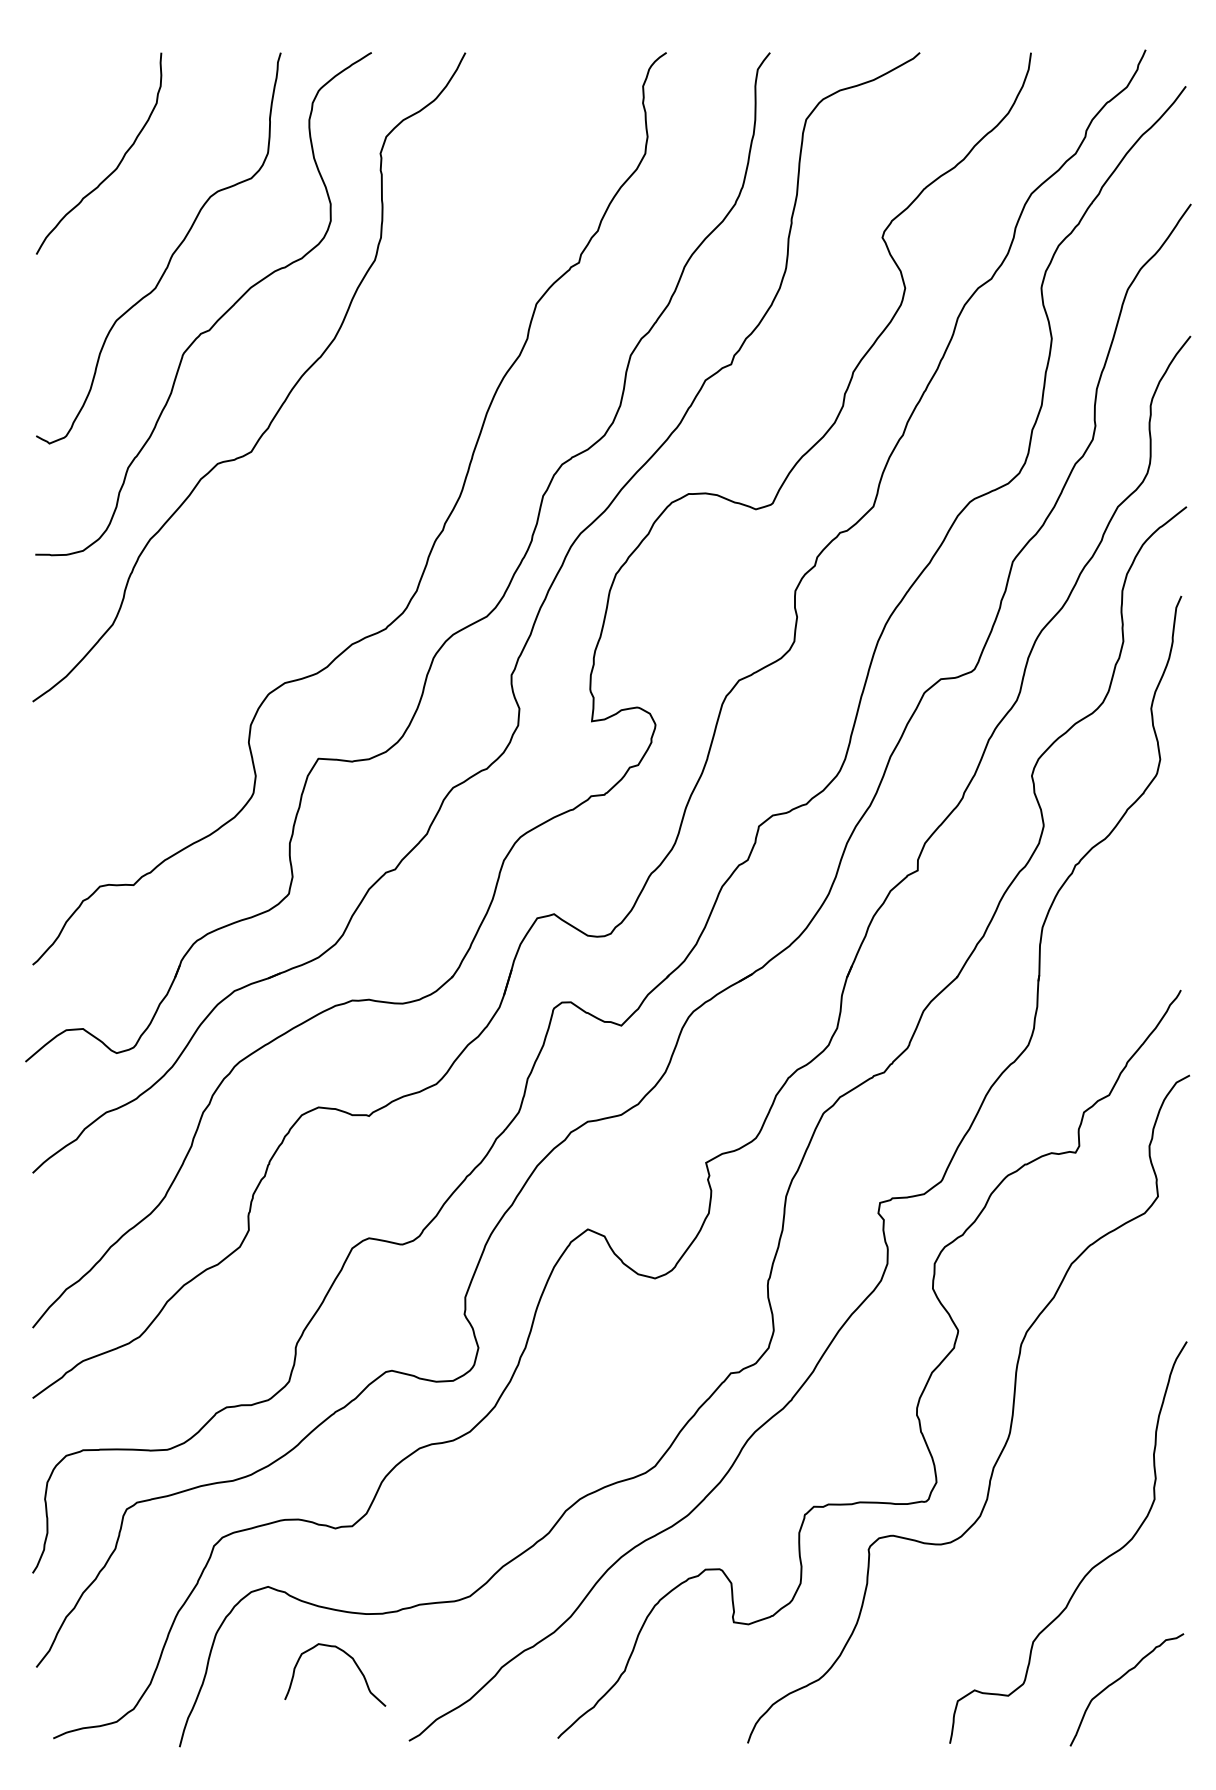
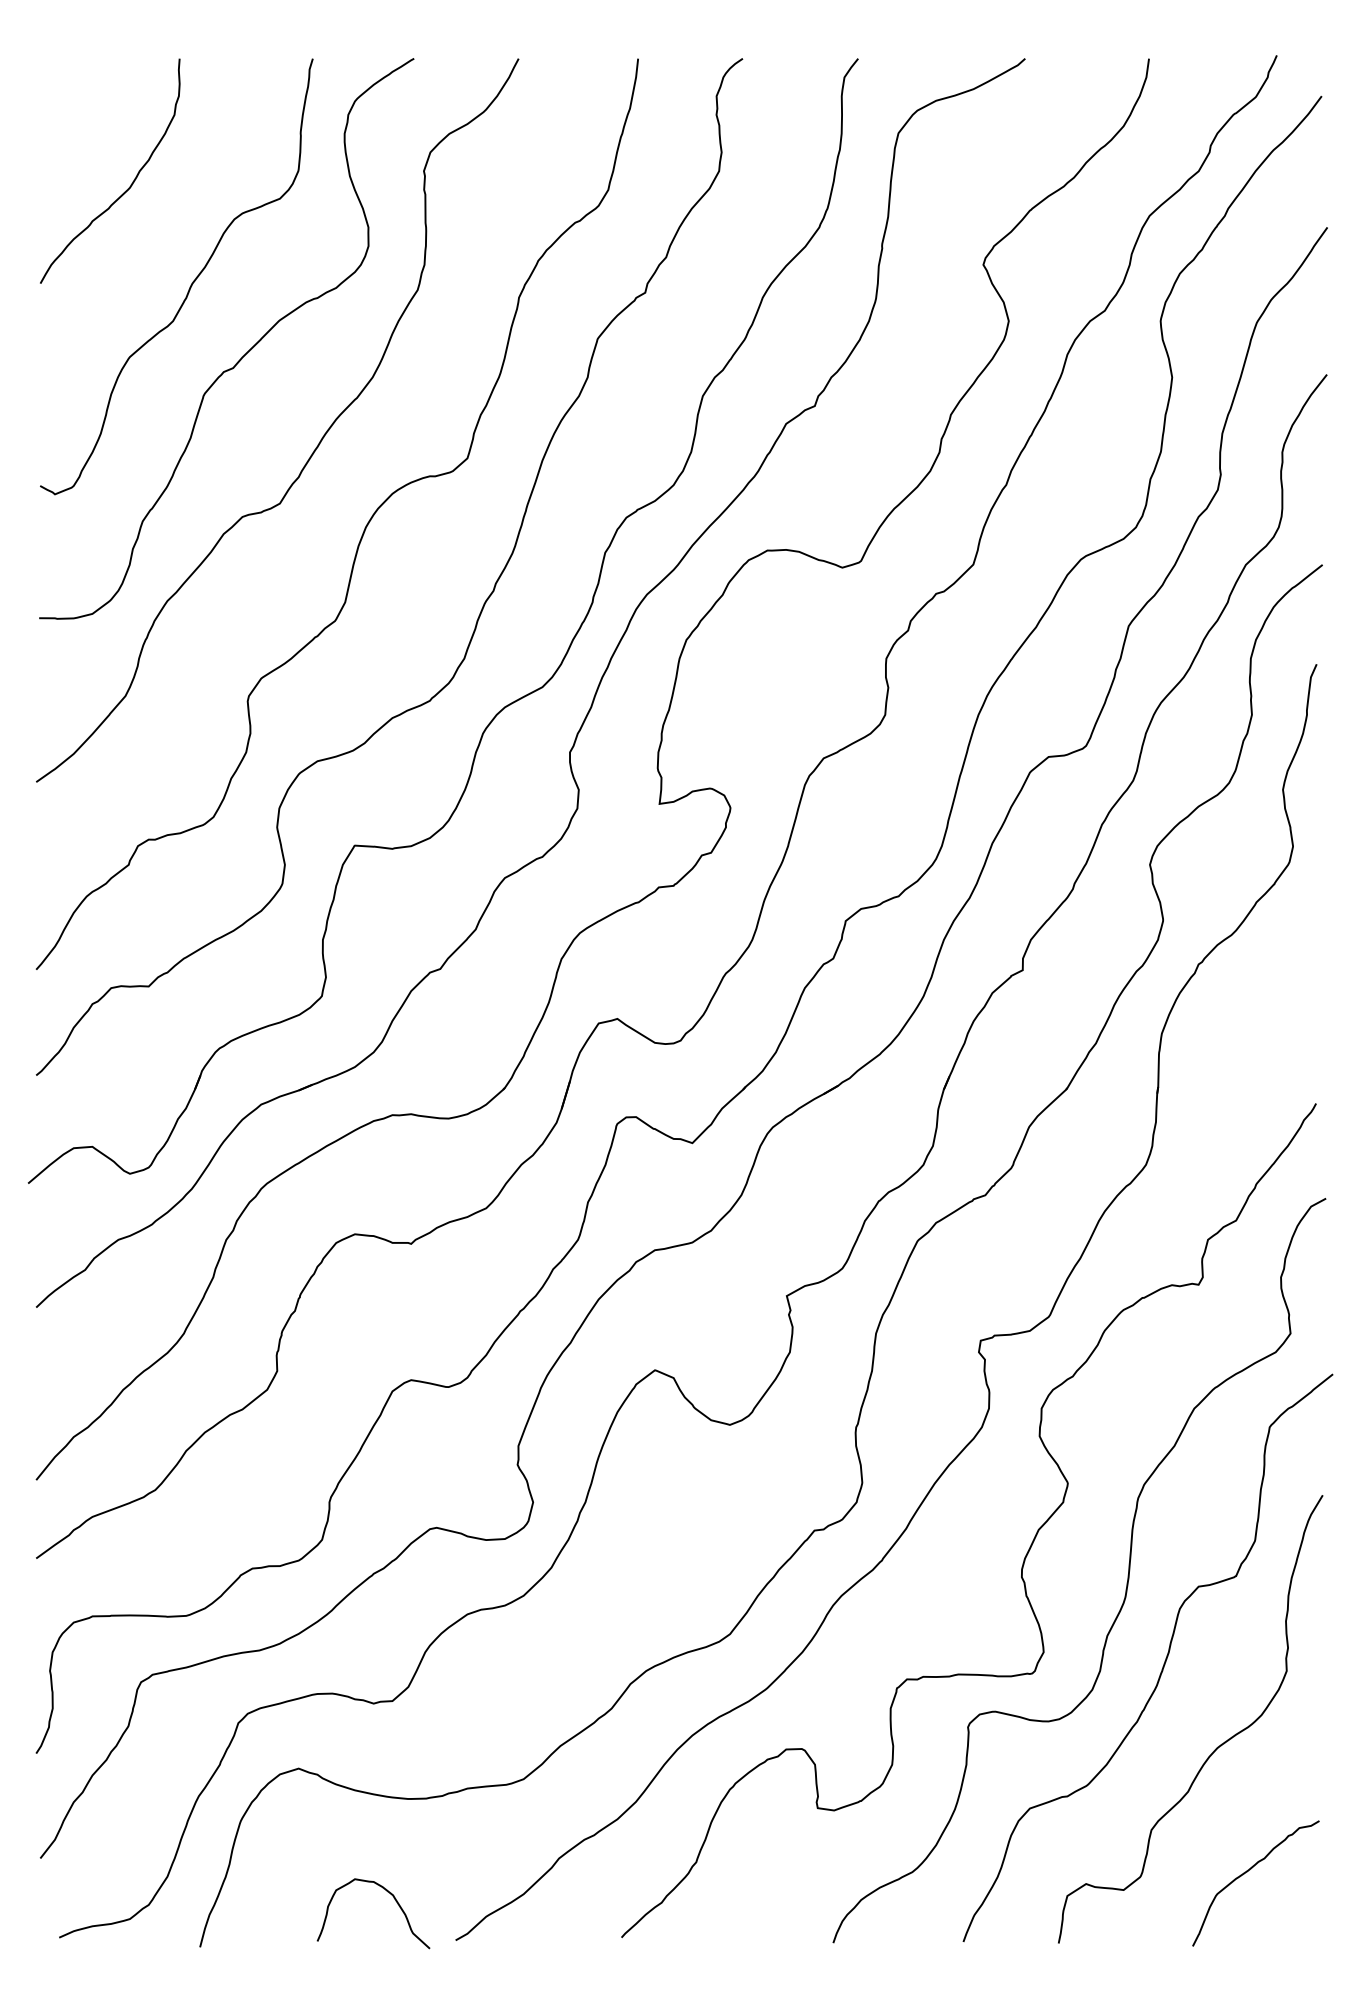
curve: (327, 472) -> (364, 526), added
curve: (1043, 1493) -> (1162, 1664), added
curve: (354, 1663) -> (394, 1900), moved

